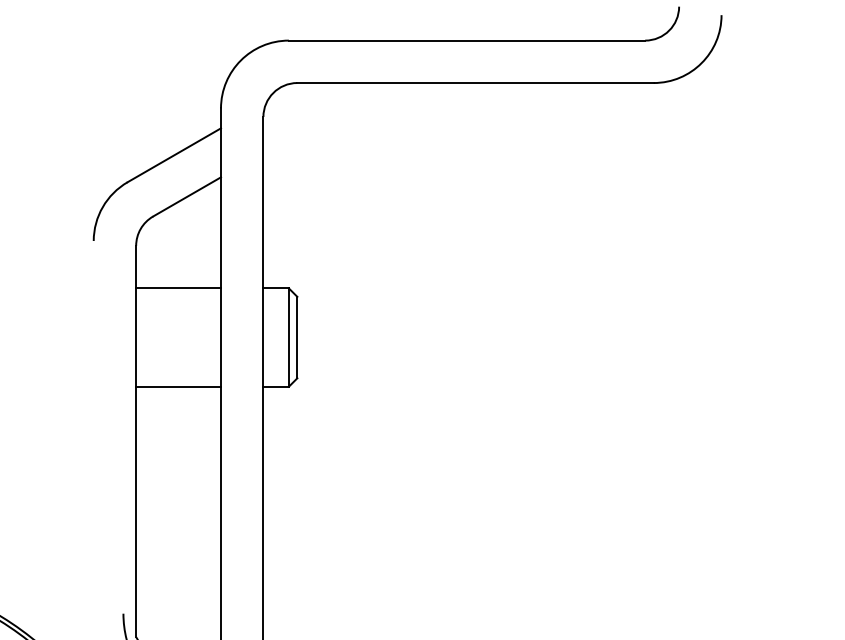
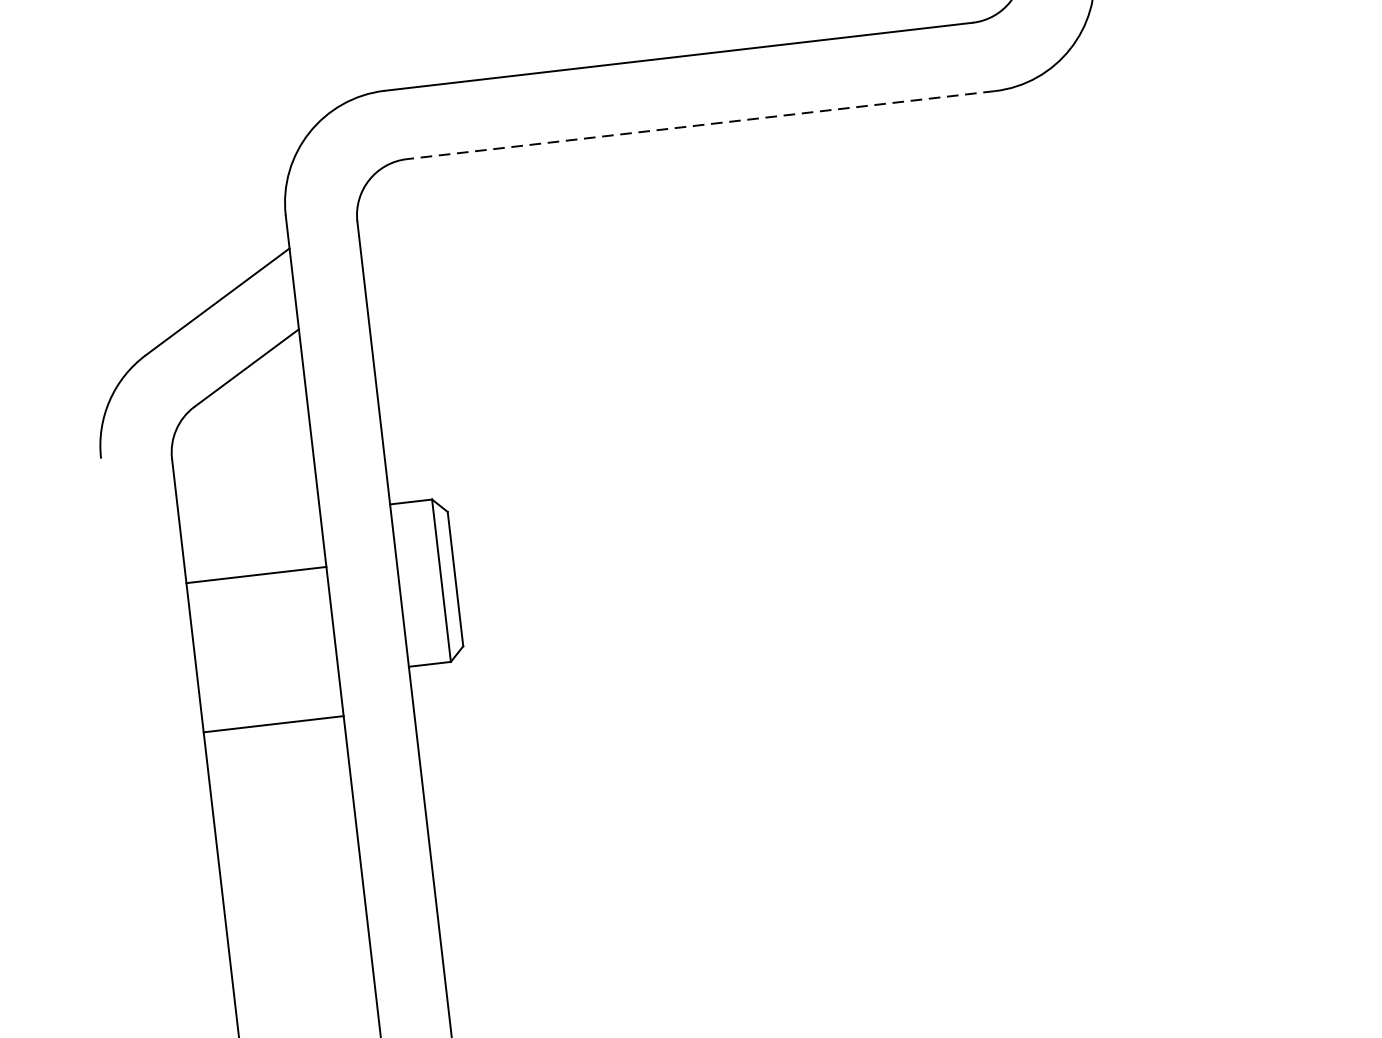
line: (475, 83) -> (700, 125), solid -> dashed
line: (178, 288) -> (256, 575), moved
line: (178, 386) -> (273, 723), moved

